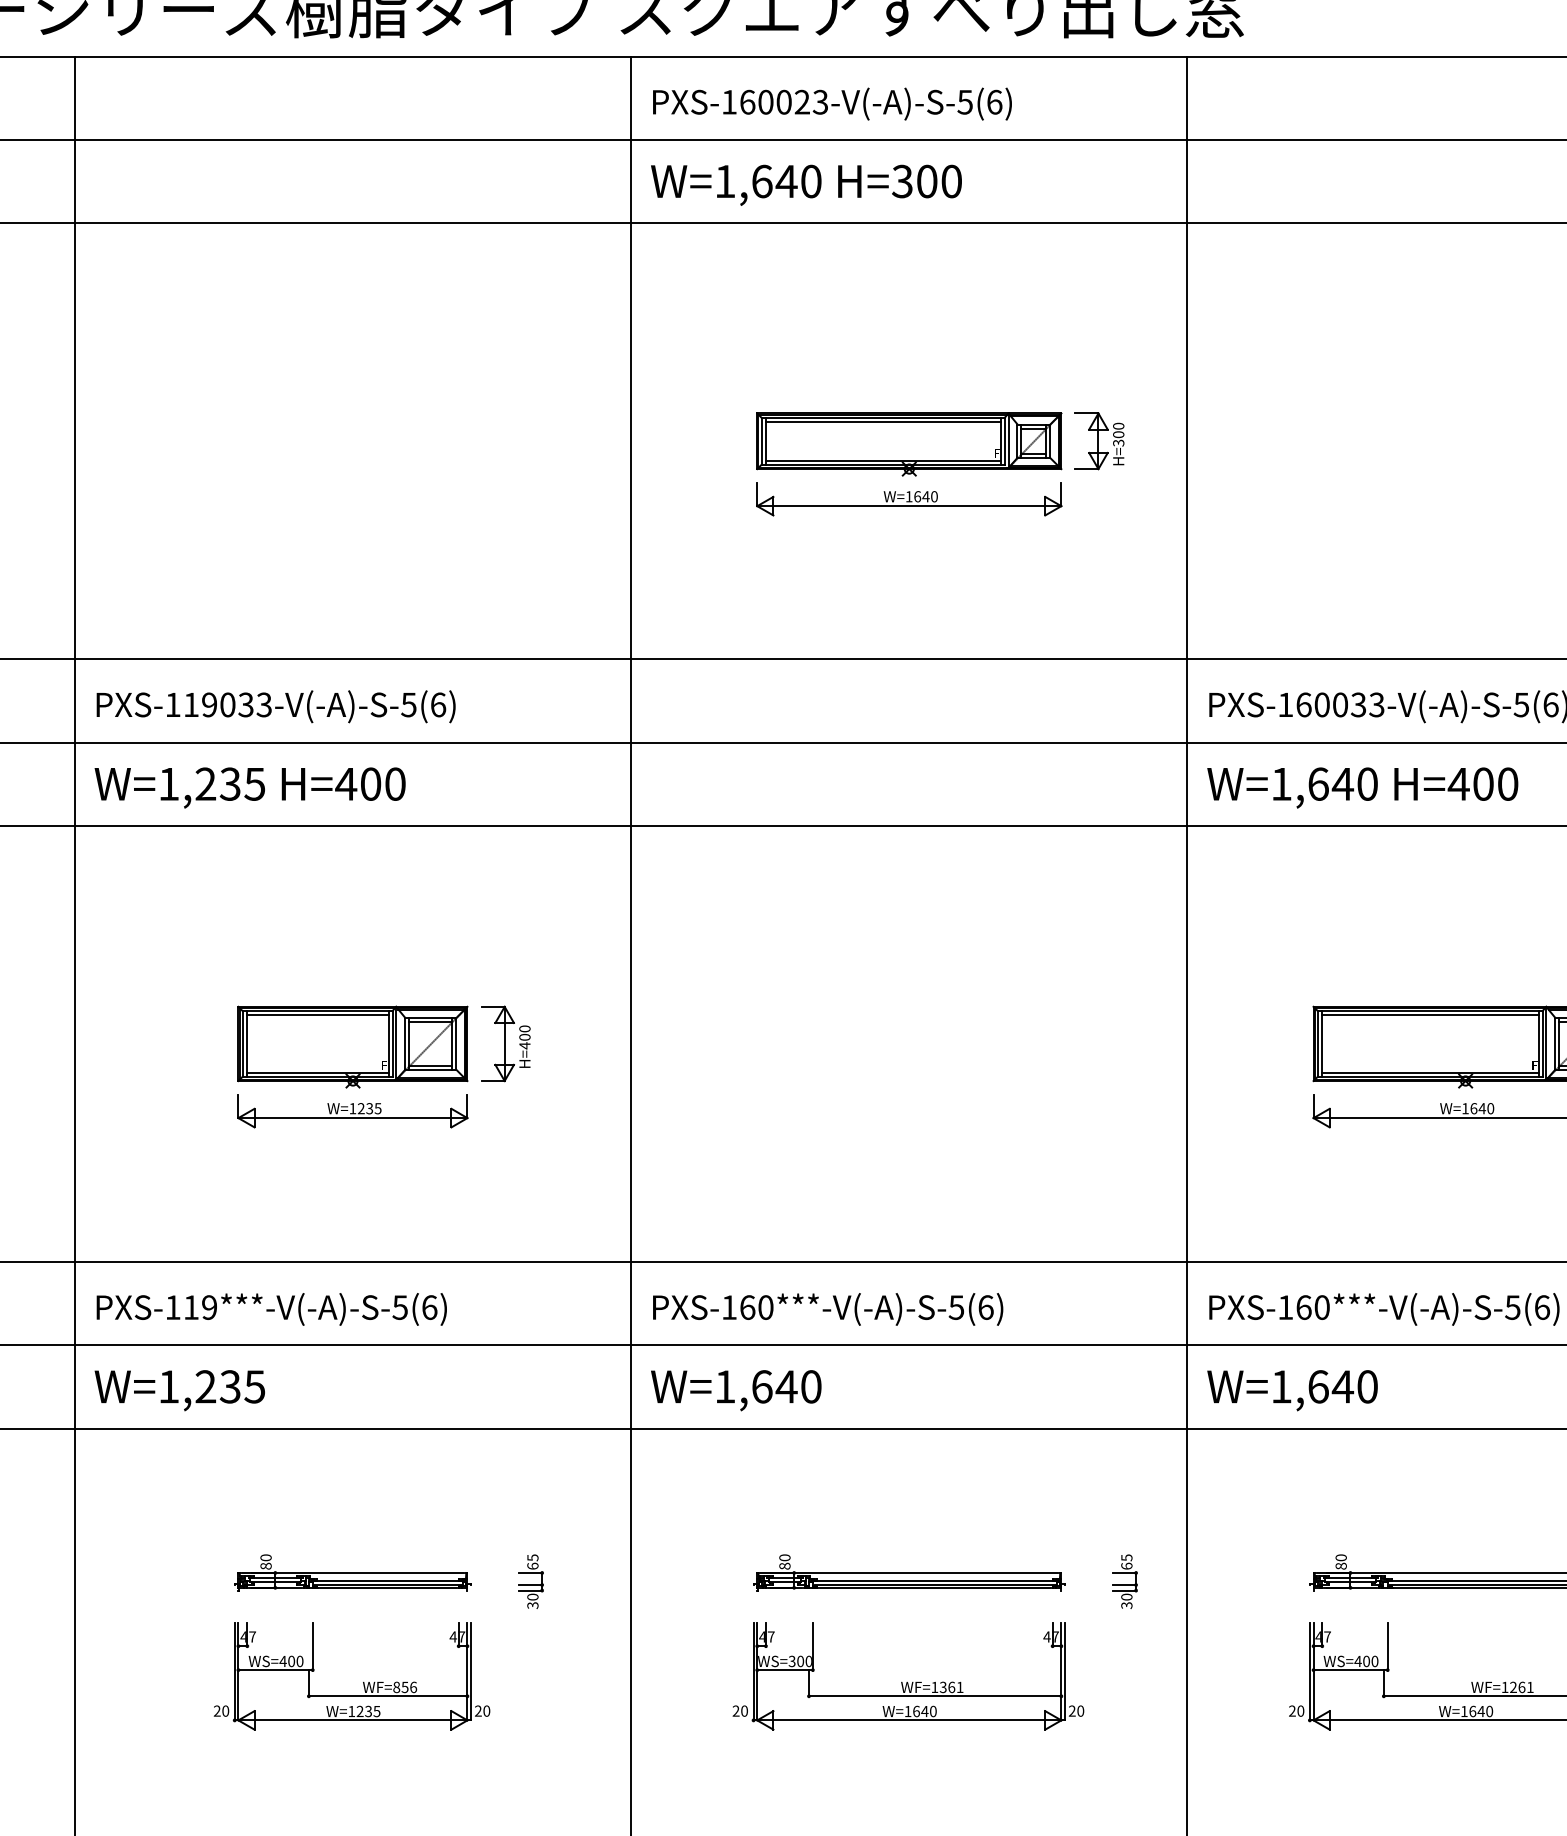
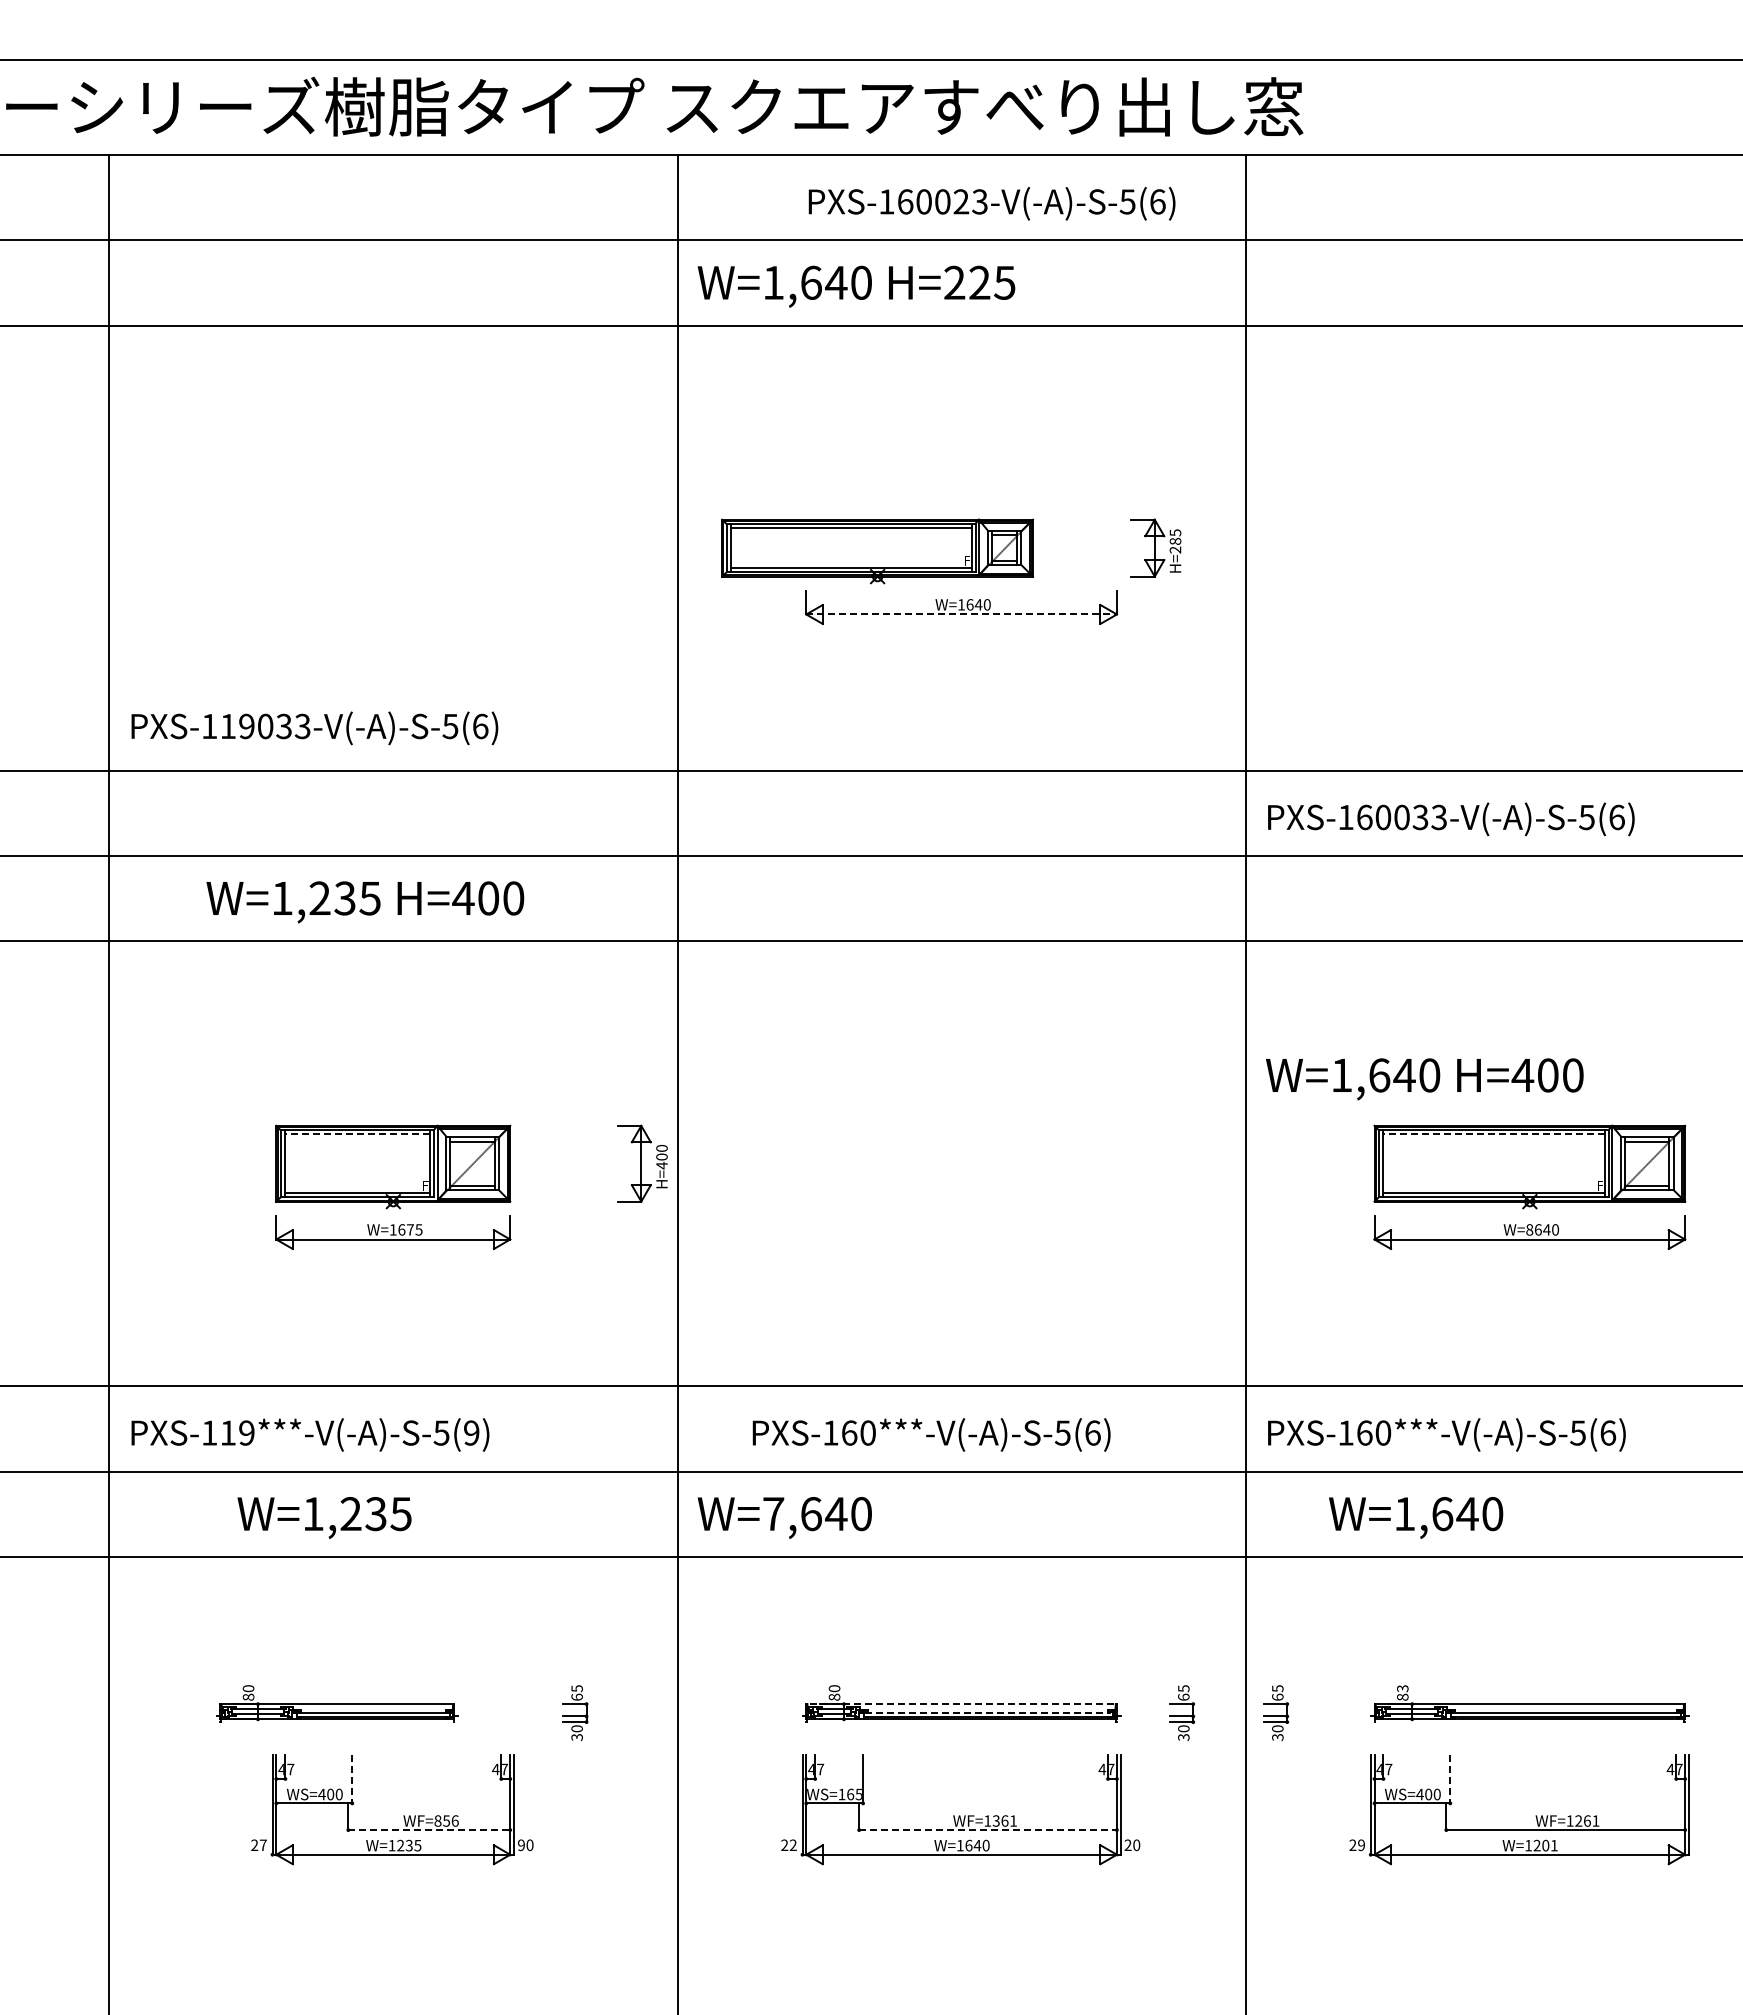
text: (831, 103) -> (991, 203), moved
text: (926, 181) -> (979, 282), H=300 -> H=225
text: (1118, 434) -> (1175, 541), H=300 -> H=285
part: (909, 444) -> (877, 551), moved
line: (910, 506) -> (962, 614), solid -> dashed
text: (275, 706) -> (314, 728), moved
text: (250, 788) -> (365, 902), moved
text: (1362, 788) -> (1424, 1079), moved
line: (317, 1015) -> (357, 1134), solid -> dashed
line: (1430, 1015) -> (1493, 1134), solid -> dashed
part: (505, 1043) -> (642, 1163), moved
text: (364, 1108) -> (405, 1229), W=1235 -> W=1675
text: (1465, 1108) -> (1529, 1229), W=1640 -> W=8640
text: (429, 1307) -> (471, 1432), PXS-119***-V(-A)-S-5(6) -> PXS-119***-V(-A)-S-5(9)
text: (827, 1308) -> (931, 1434), moved
text: (725, 1386) -> (773, 1513), W=1,640 -> W=7,640
text: (179, 1390) -> (324, 1517), moved
text: (1292, 1390) -> (1416, 1517), moved
text: (1340, 1557) -> (1402, 1688), 80 -> 83
part: (353, 1572) -> (337, 1703), moved
line: (909, 1573) -> (961, 1704), solid -> dashed
line: (935, 1581) -> (988, 1712), solid -> dashed
part: (1216, 1581) -> (1275, 1712), added
line: (312, 1646) -> (352, 1779), solid -> dashed
line: (1387, 1646) -> (1450, 1779), solid -> dashed
text: (799, 1661) -> (849, 1794), WS=300 -> WS=165
line: (388, 1696) -> (429, 1830), solid -> dashed
line: (935, 1696) -> (988, 1830), solid -> dashed
text: (224, 1711) -> (262, 1845), 20 -> 27
text: (477, 1711) -> (520, 1845), 20 -> 90
text: (743, 1711) -> (792, 1845), 20 -> 22
text: (1300, 1711) -> (1361, 1845), 20 -> 29
text: (1480, 1711) -> (1545, 1845), W=1640 -> W=1201

